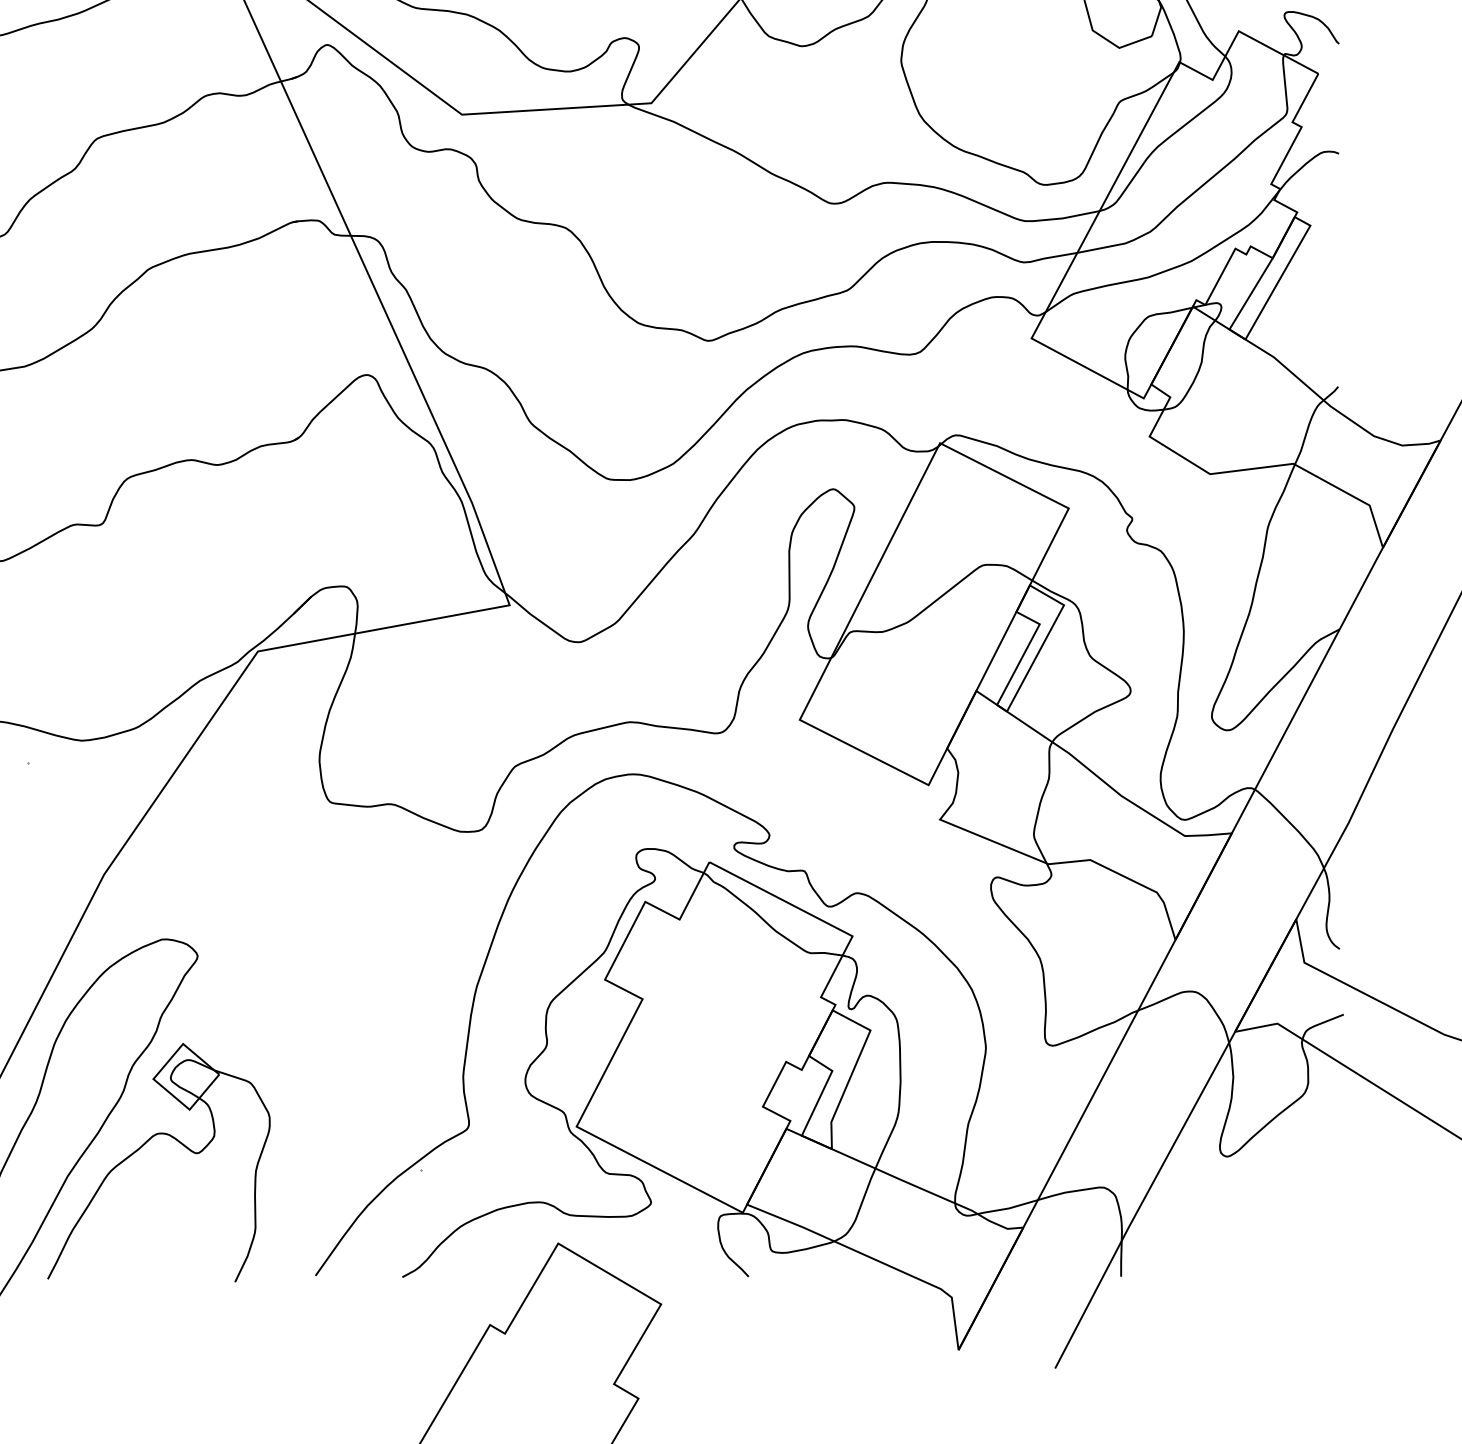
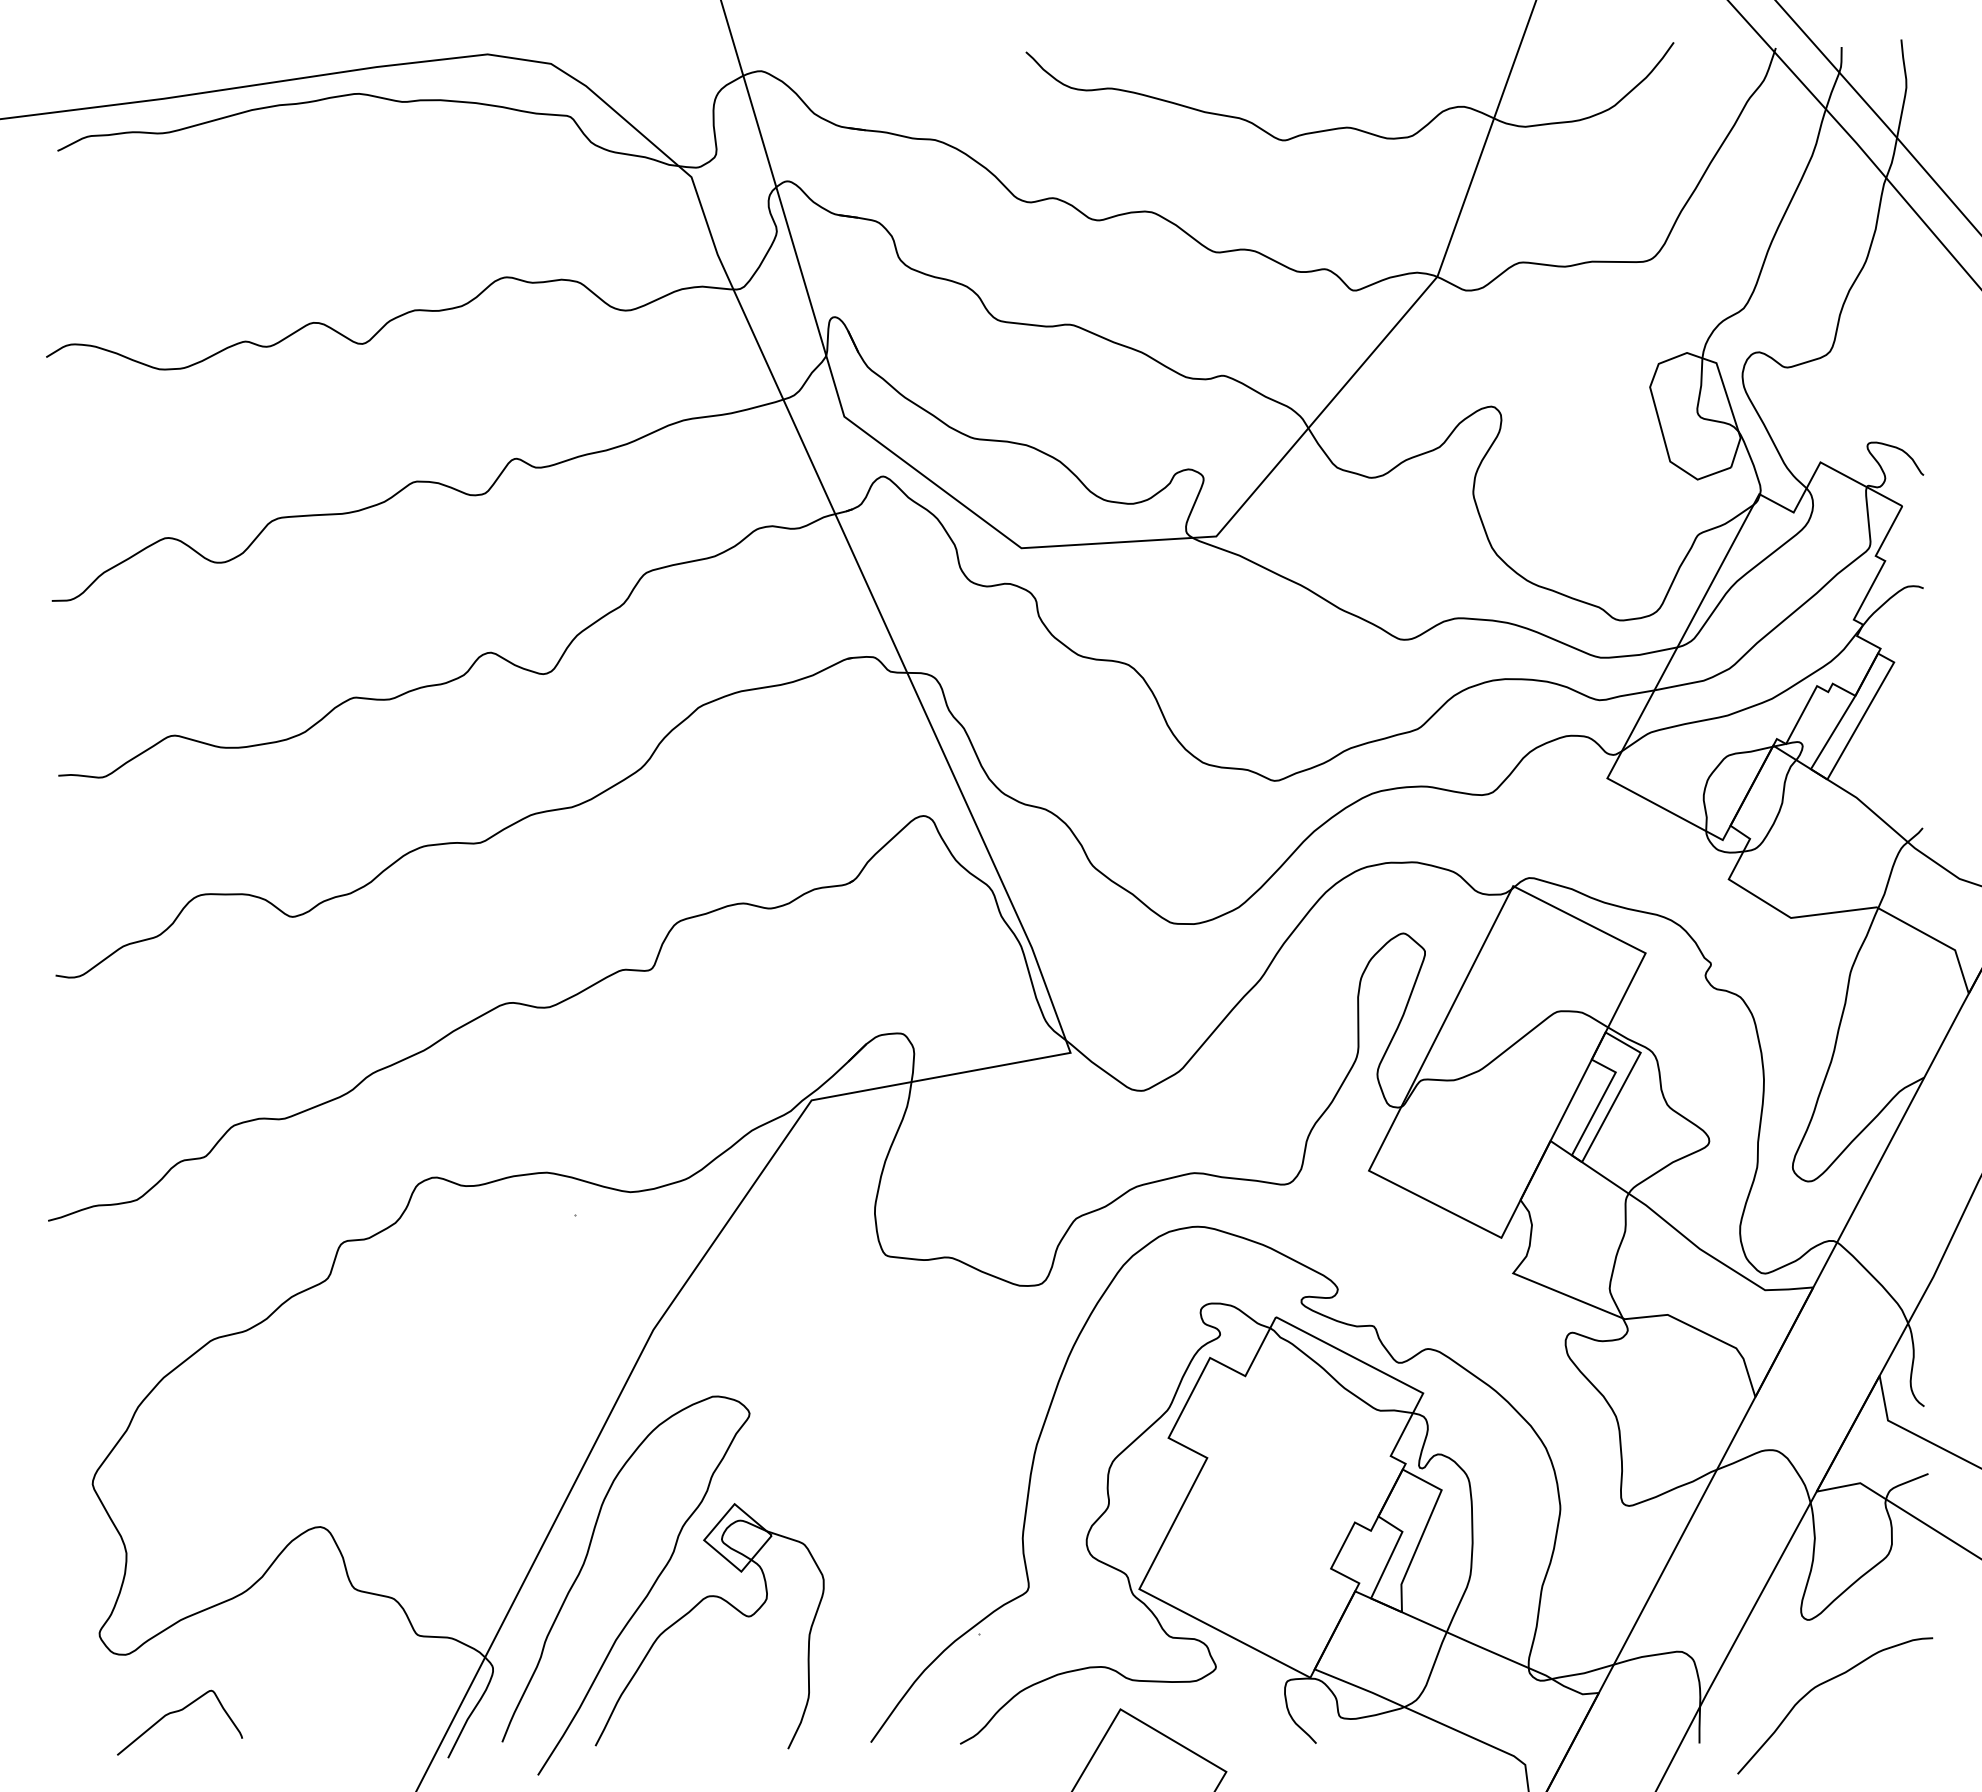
curve: (1245, 1217) -> (1827, 1682), added

